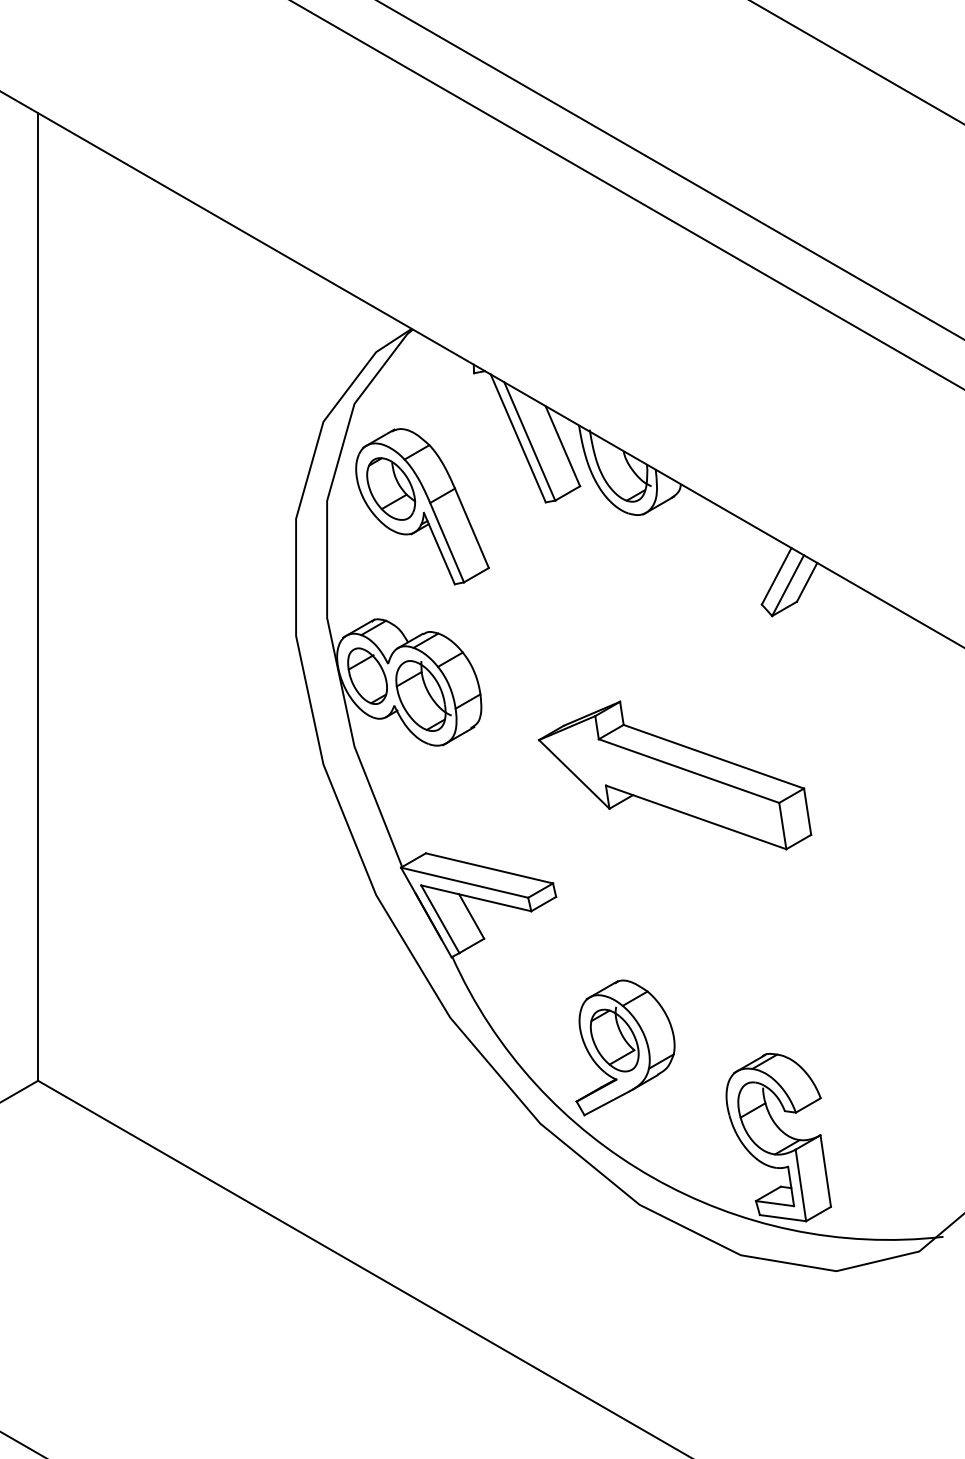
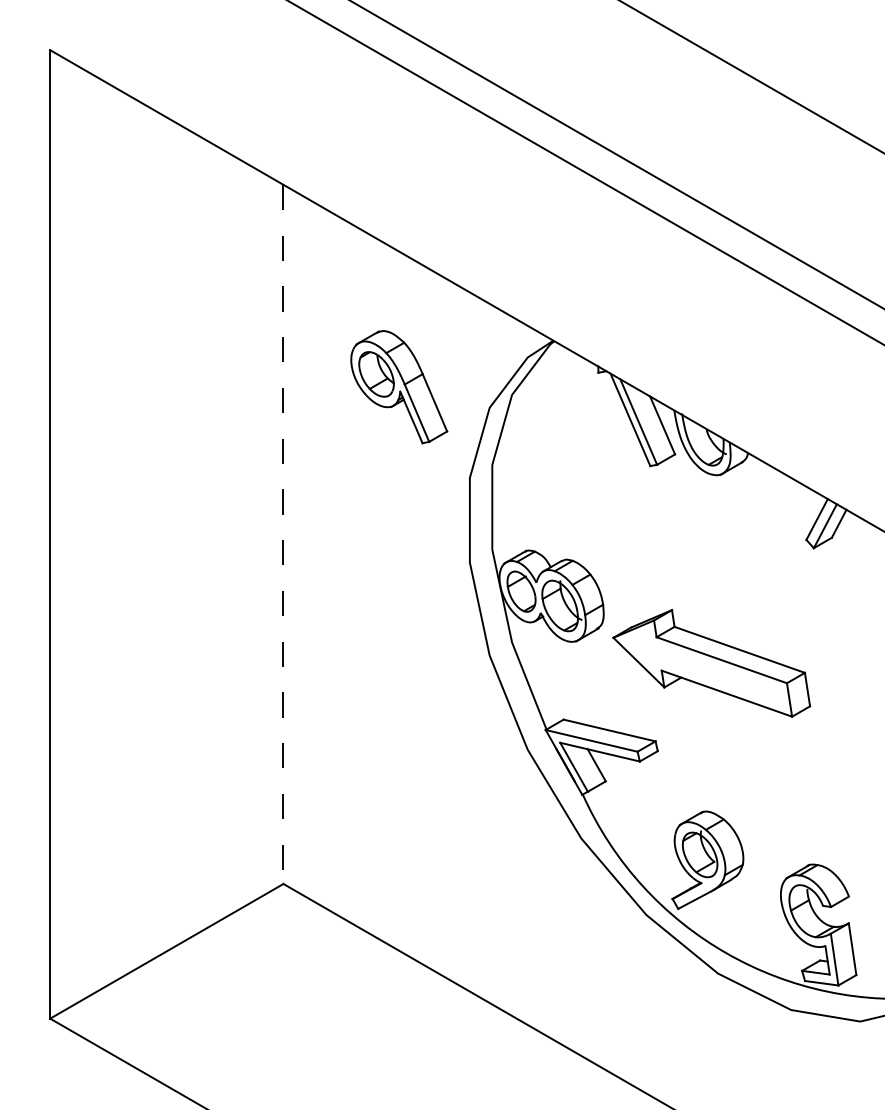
part: (422, 507) -> (399, 387), moved
line: (38, 597) -> (283, 534), solid -> dashed
part: (674, 775) -> (711, 663), moved

